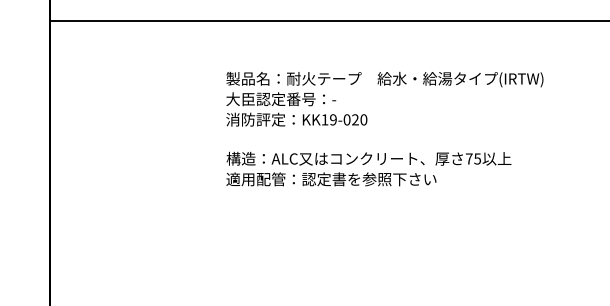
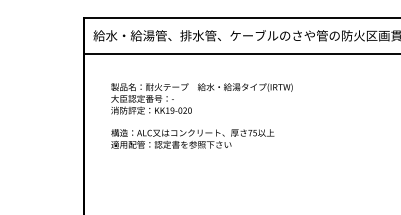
text: (384, 128) -> (201, 115), moved

